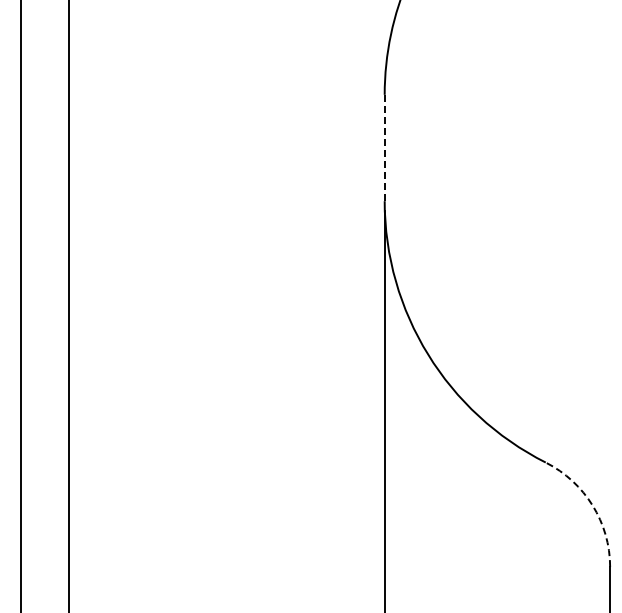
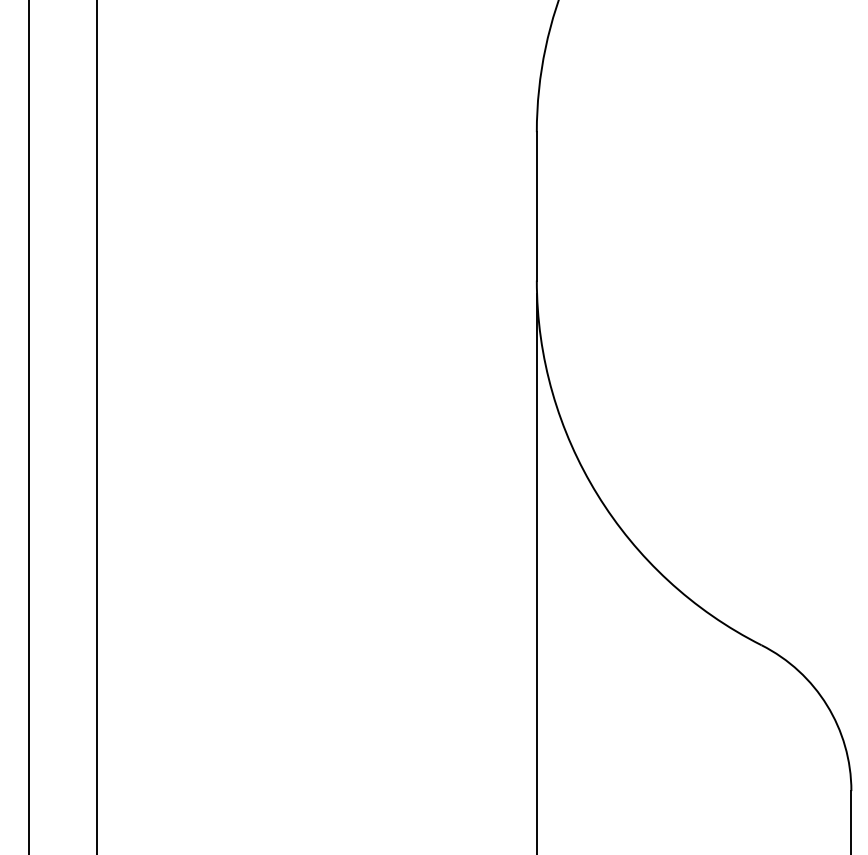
line: (384, 148) -> (536, 207), dashed -> solid
arc: (592, 505) -> (826, 705), dashed -> solid

